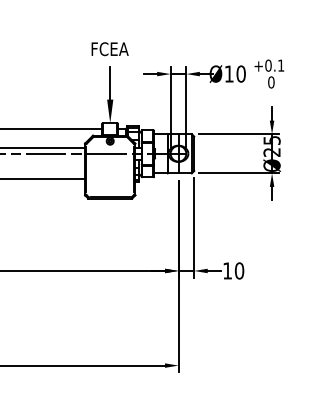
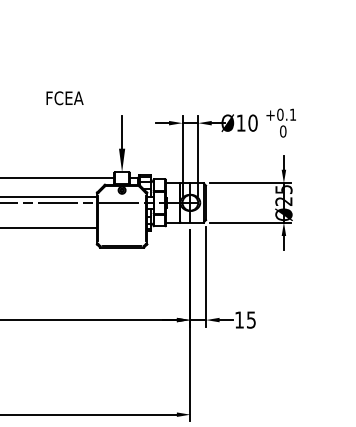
text: (109, 49) -> (64, 98), moved
text: (239, 270) -> (251, 319), 10 -> 15

